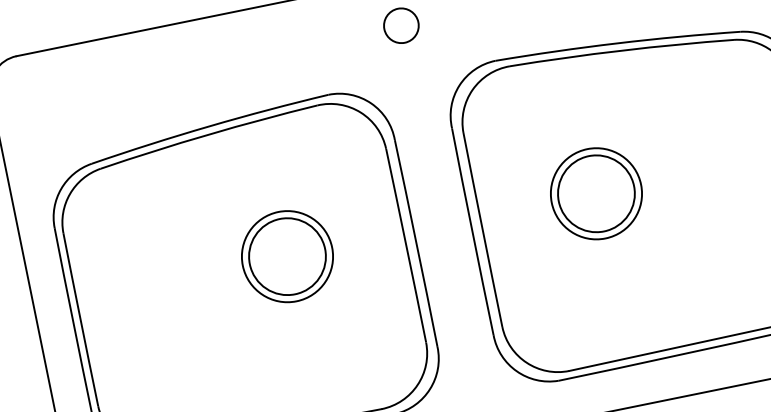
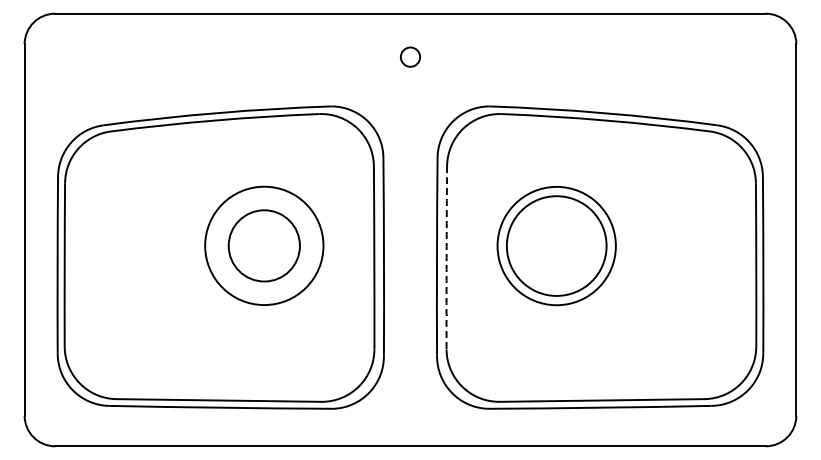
circle: (401, 26) -> (410, 57), size x0.6
part: (596, 193) -> (556, 245), size x1.4
arc: (482, 229) -> (446, 257), solid -> dashed
circle: (287, 256) -> (264, 245), size x1.4

